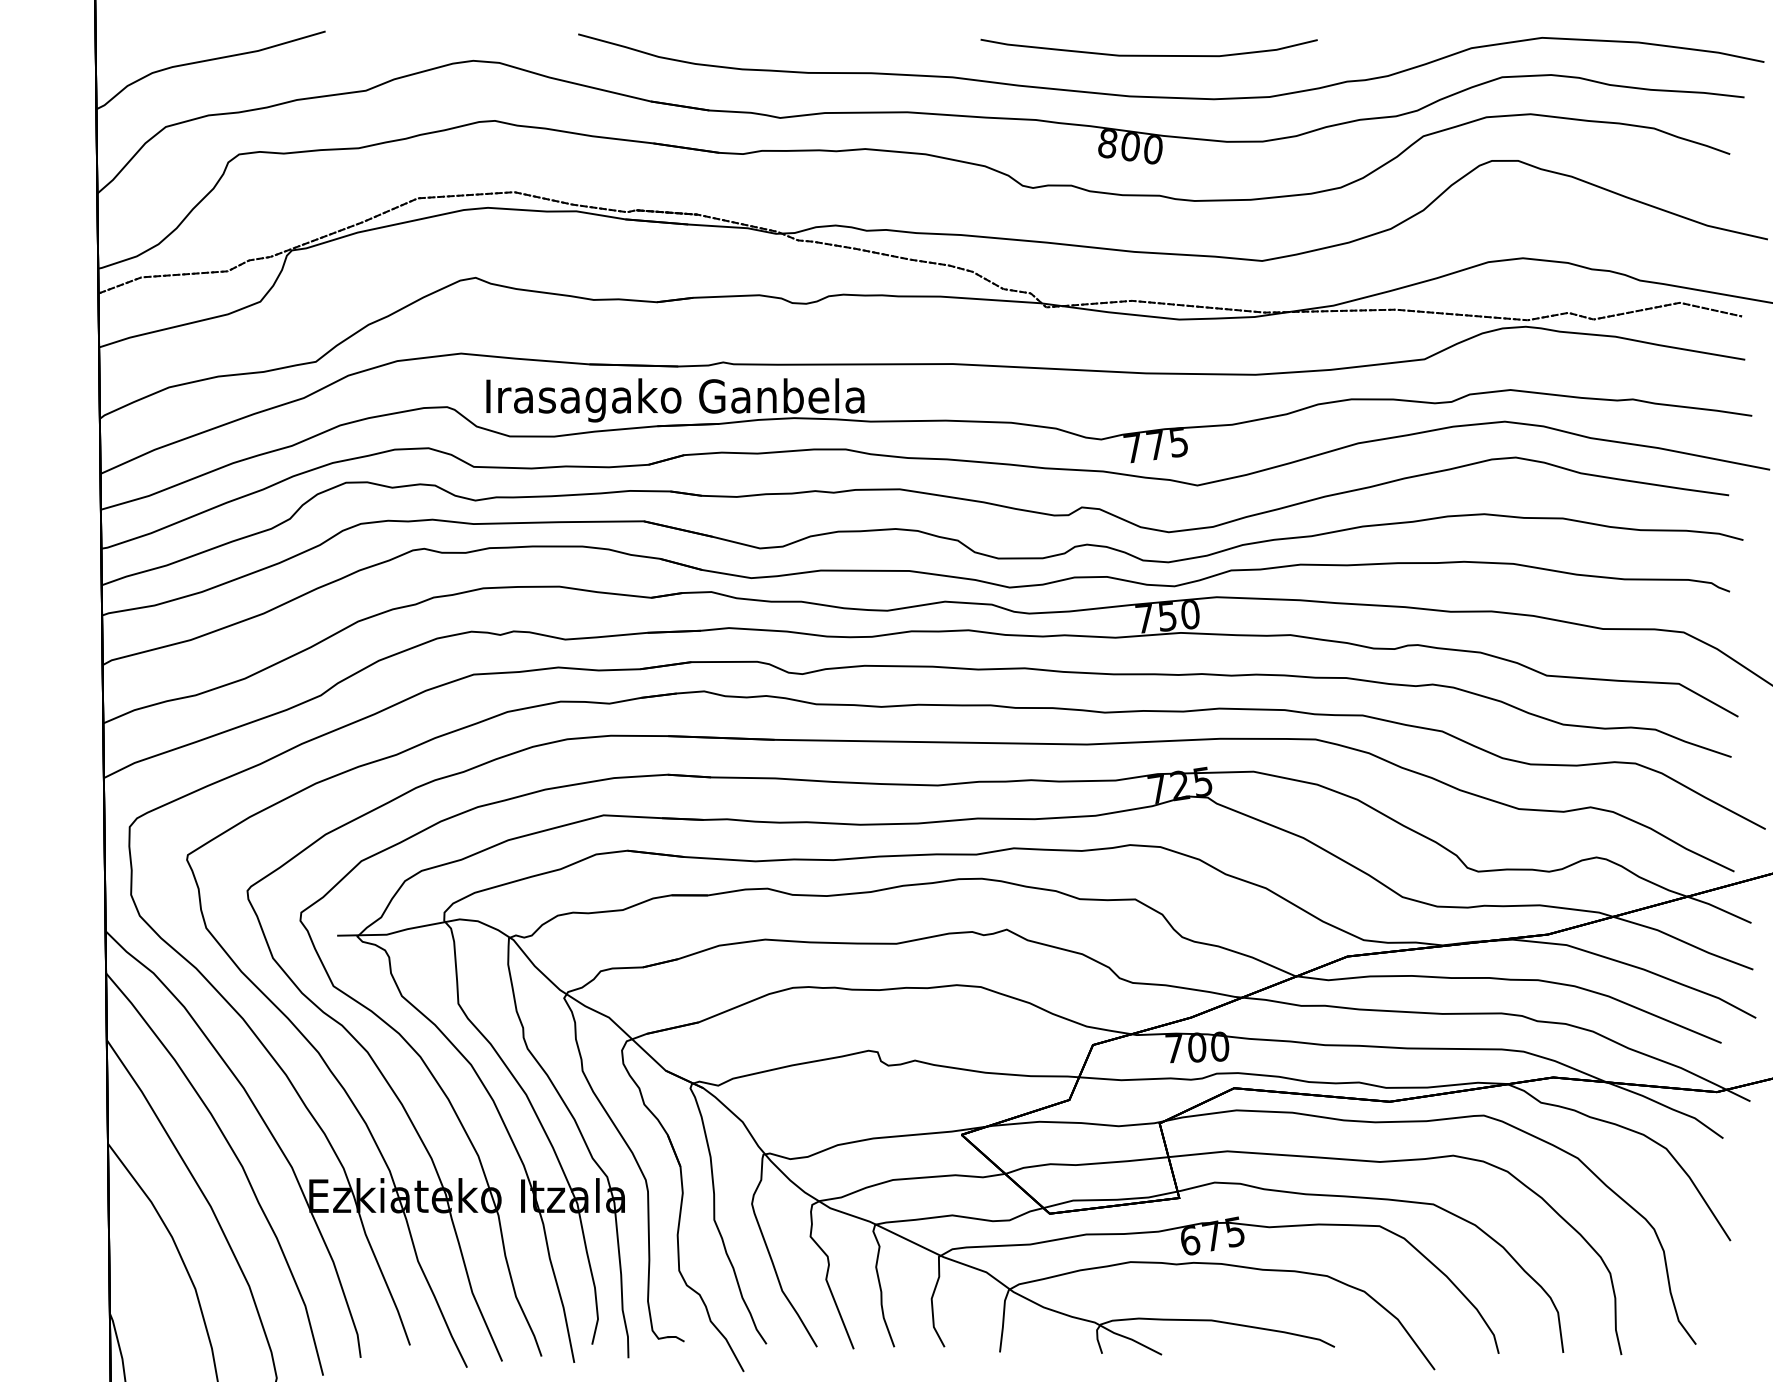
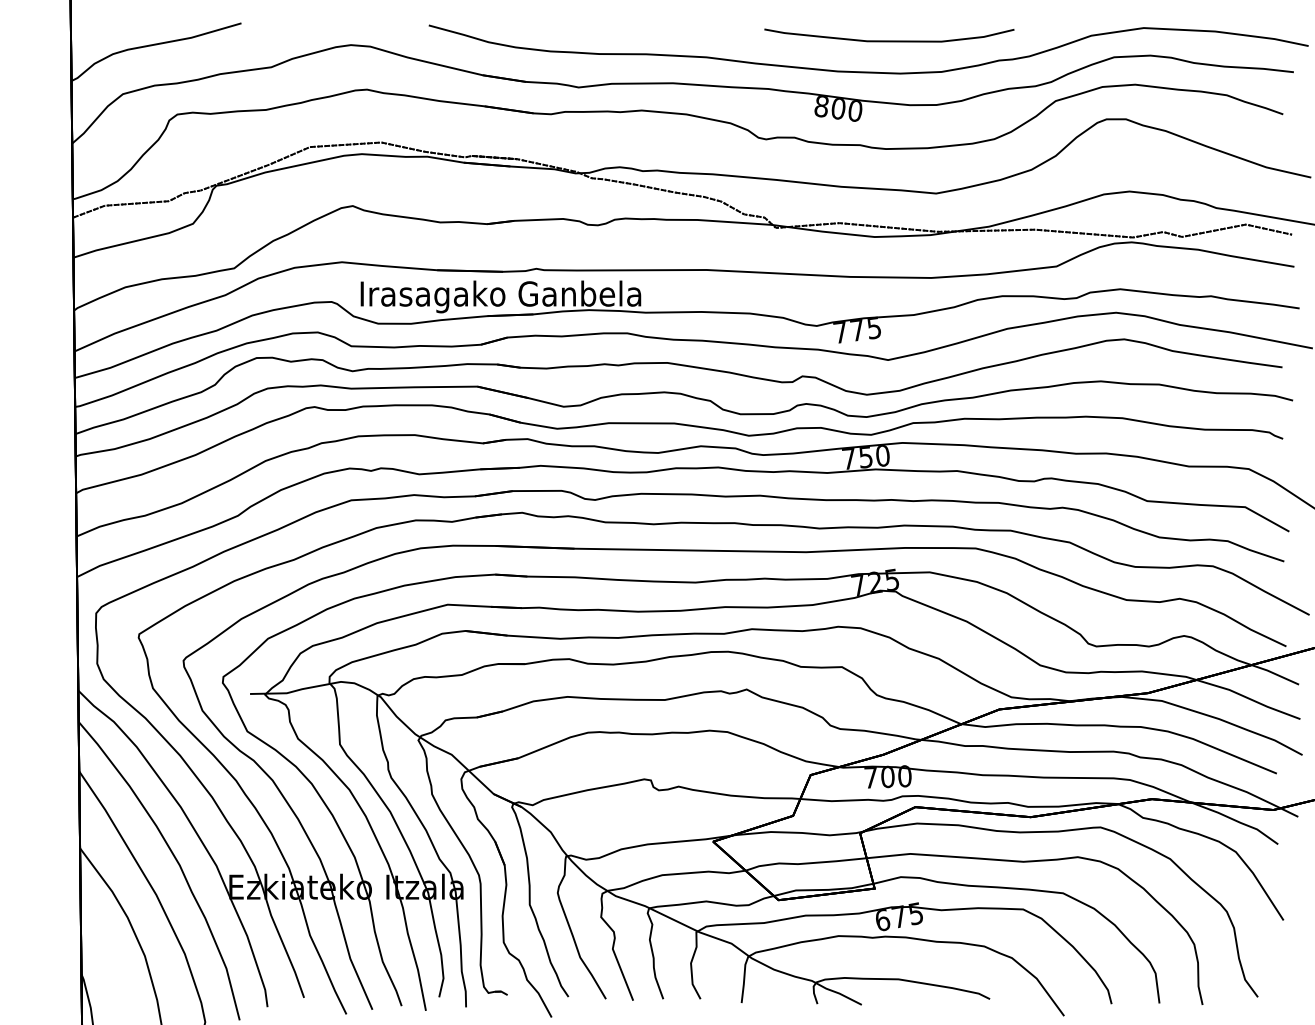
curve: (1148, 54) -> (888, 40), moved

